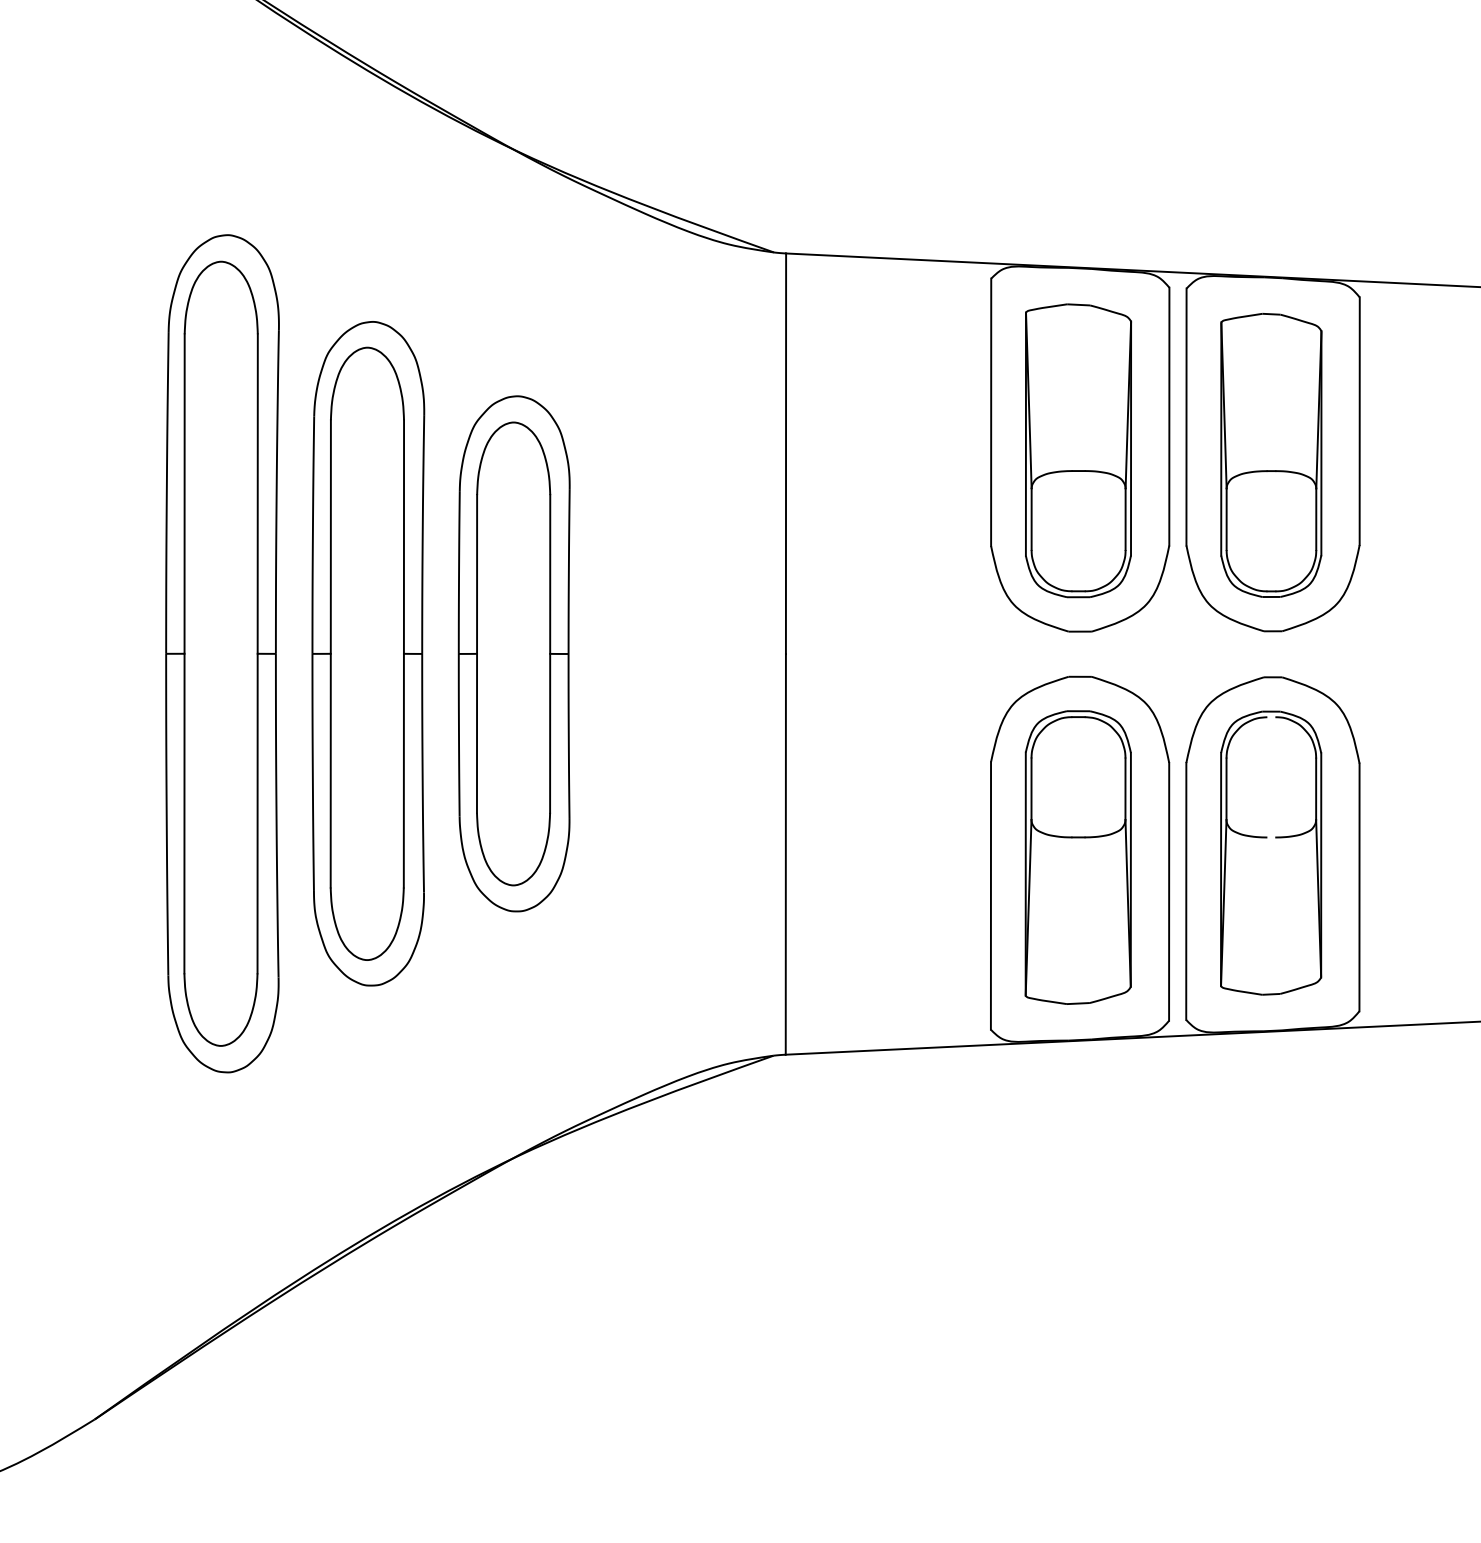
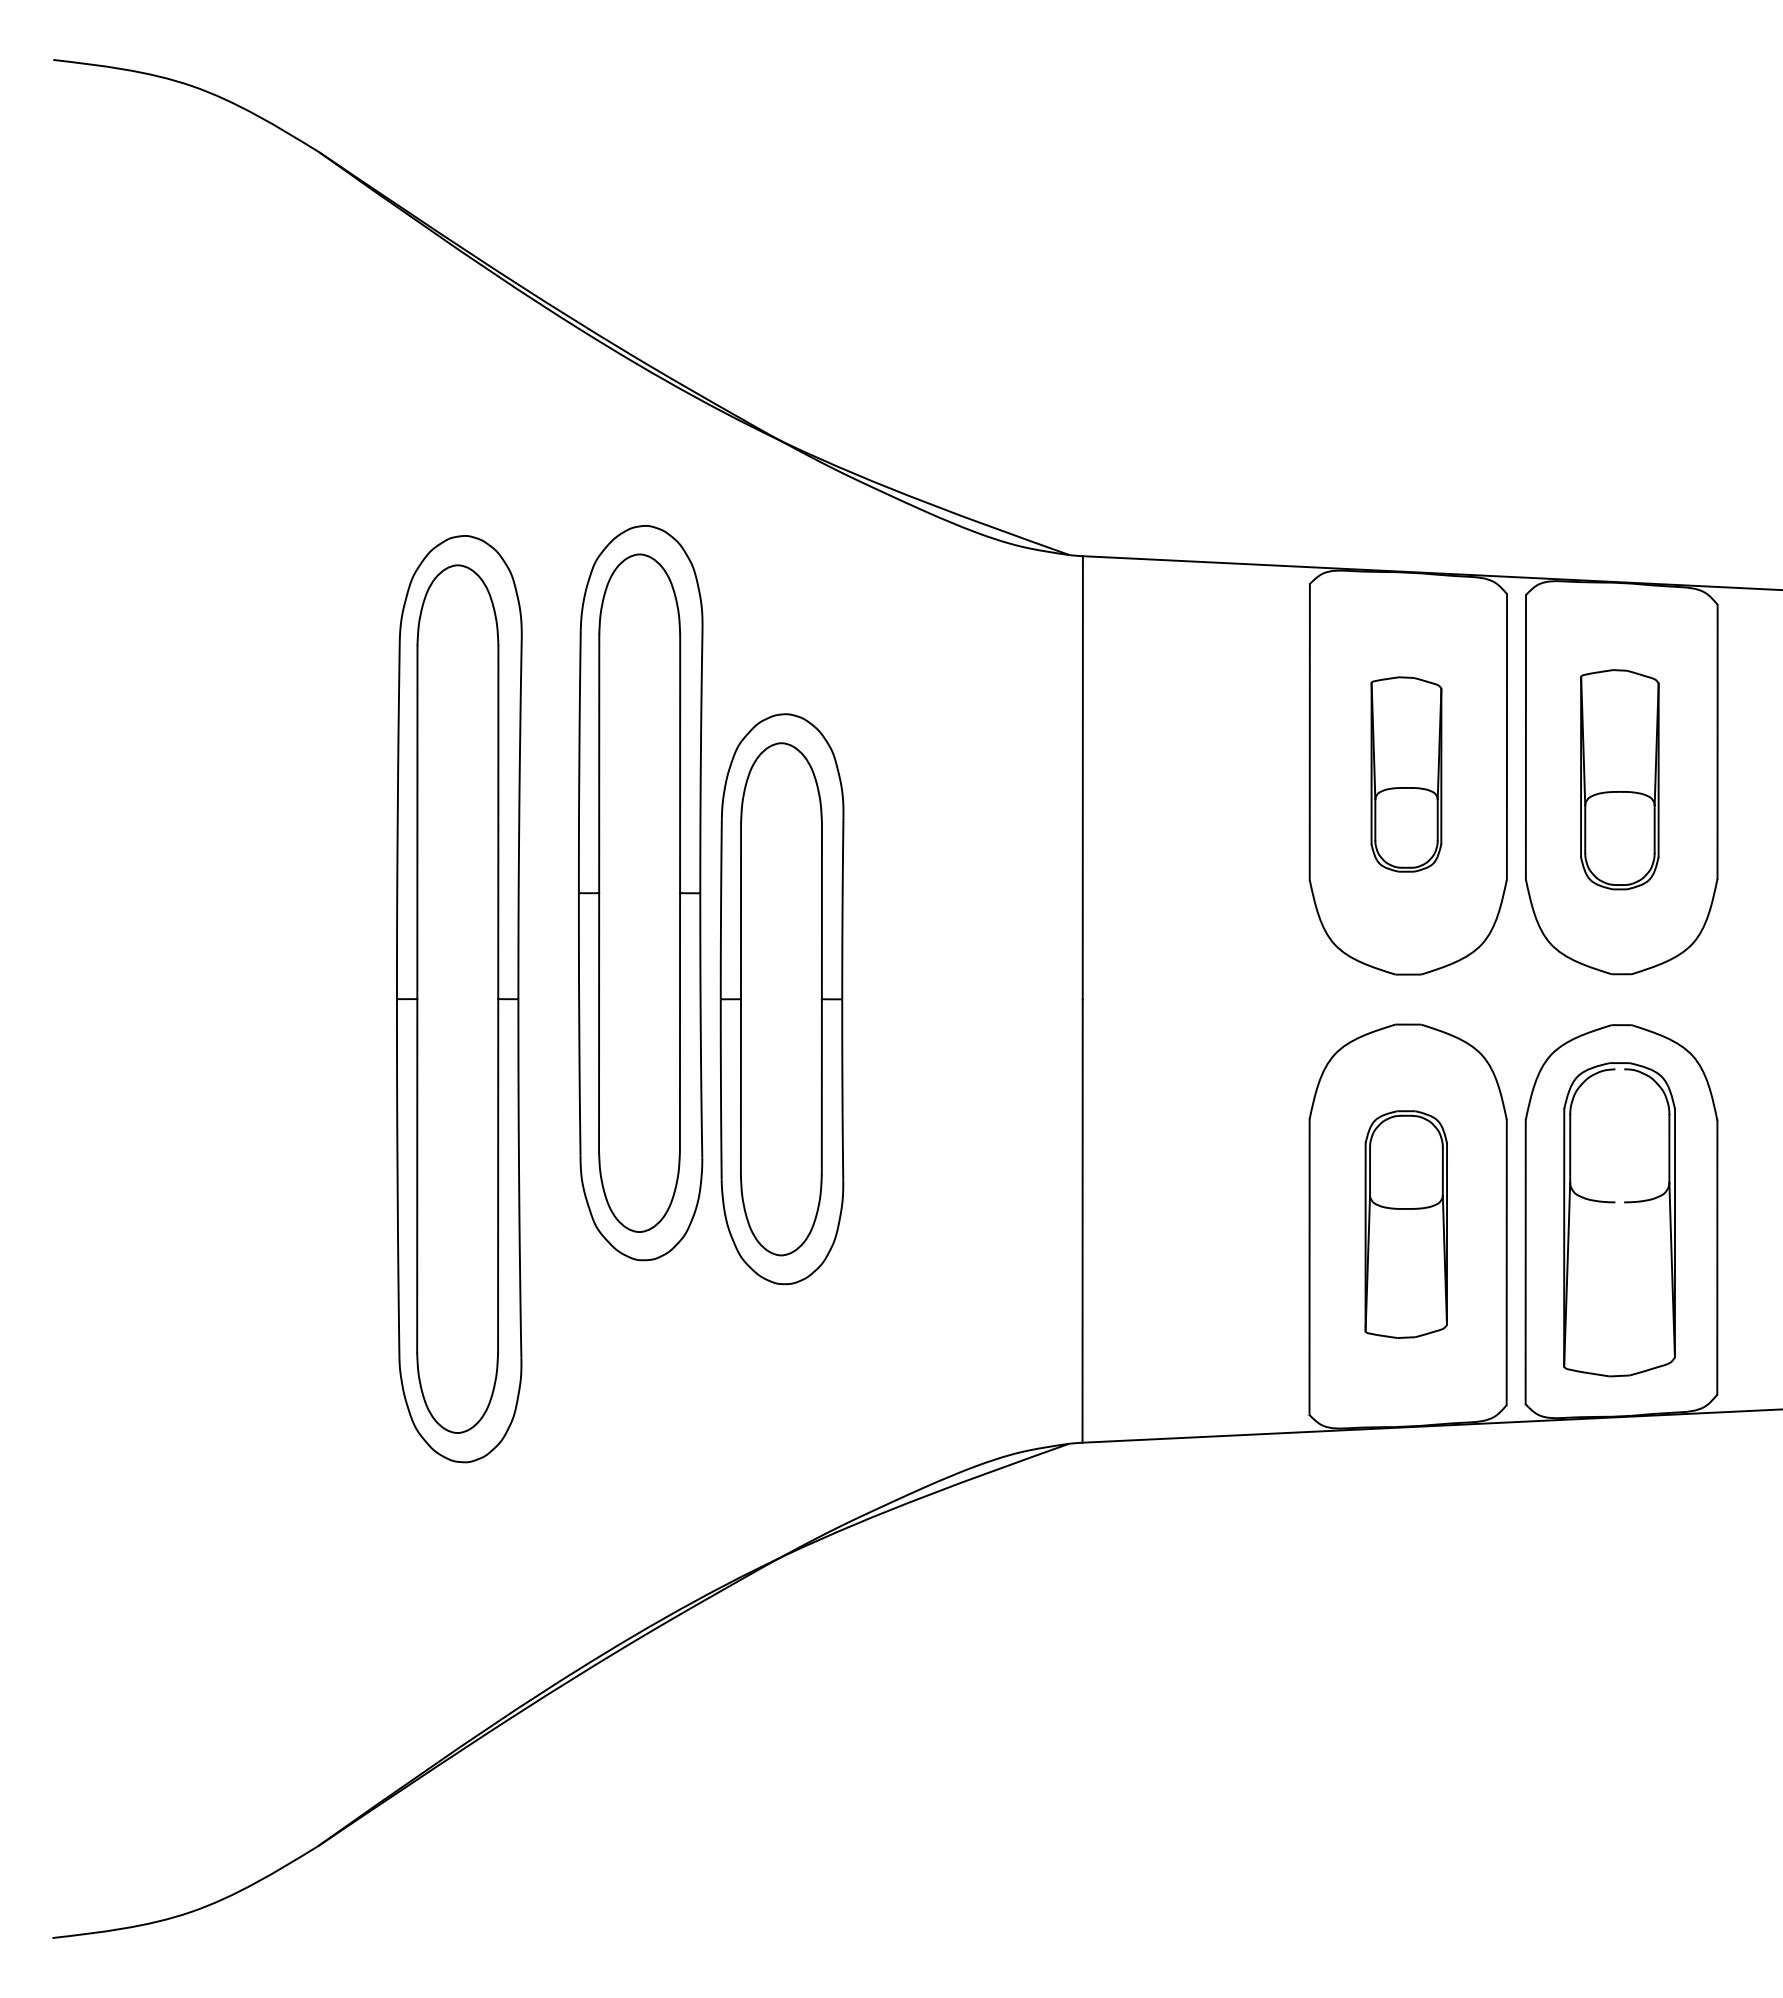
part: (1078, 450) -> (1406, 774), size x0.6
part: (1271, 455) -> (1619, 779), size x0.7
part: (368, 654) -> (640, 893), moved
part: (1078, 857) -> (1406, 1224), size x0.7

